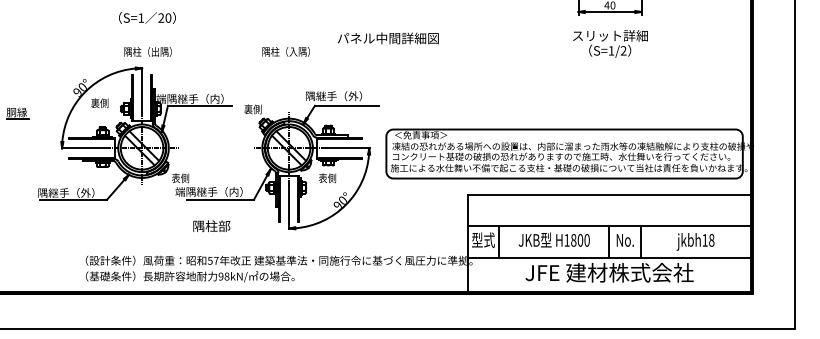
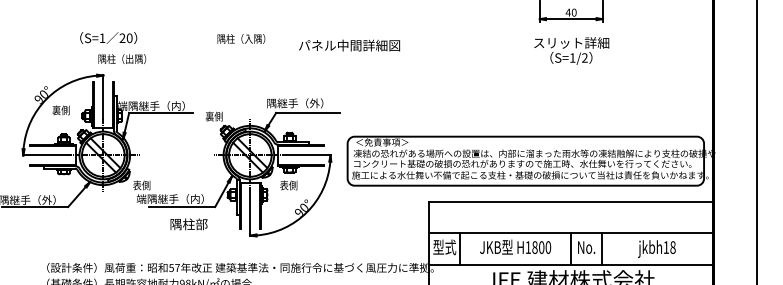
text: (147, 17) -> (108, 37), moved
text: (147, 51) -> (121, 58), moved
text: (285, 51) -> (240, 38), moved
text: (211, 225) -> (188, 223), moved

